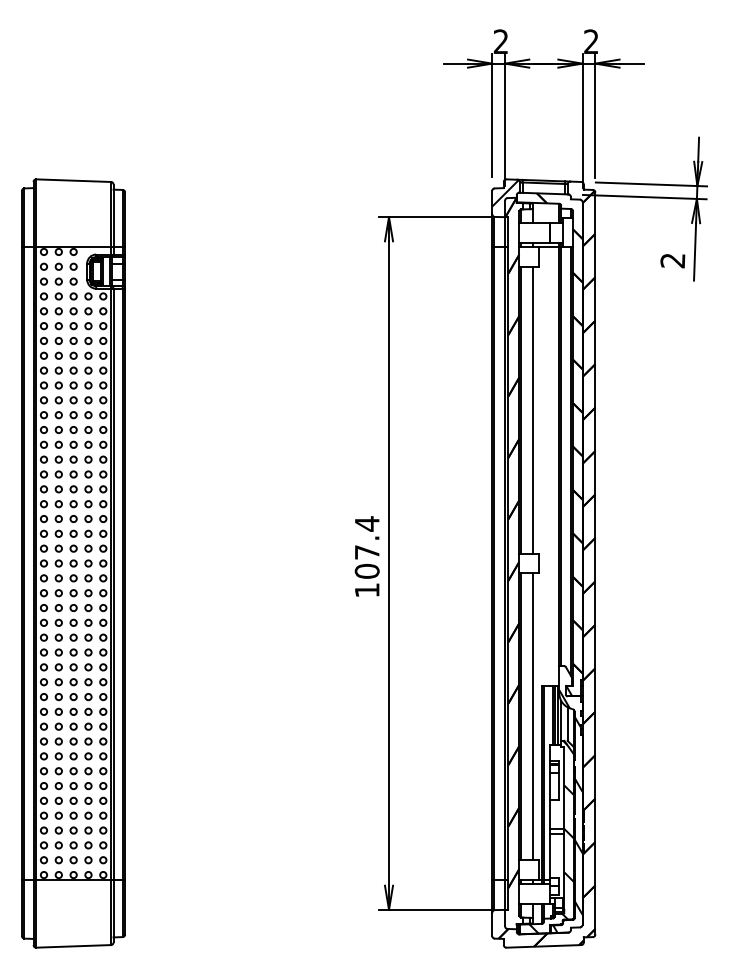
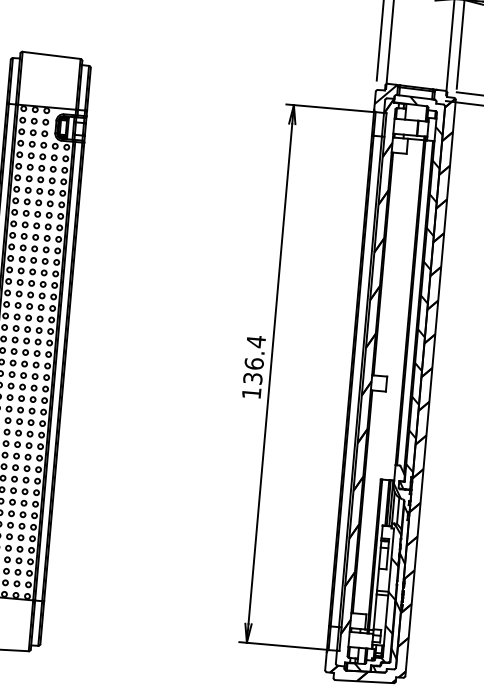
line: (532, 409) -> (392, 264), removed
hatch: (559, 433) -> (411, 284), removed
text: (366, 561) -> (253, 370), 107.4 -> 136.4
line: (532, 716) -> (371, 502), removed

